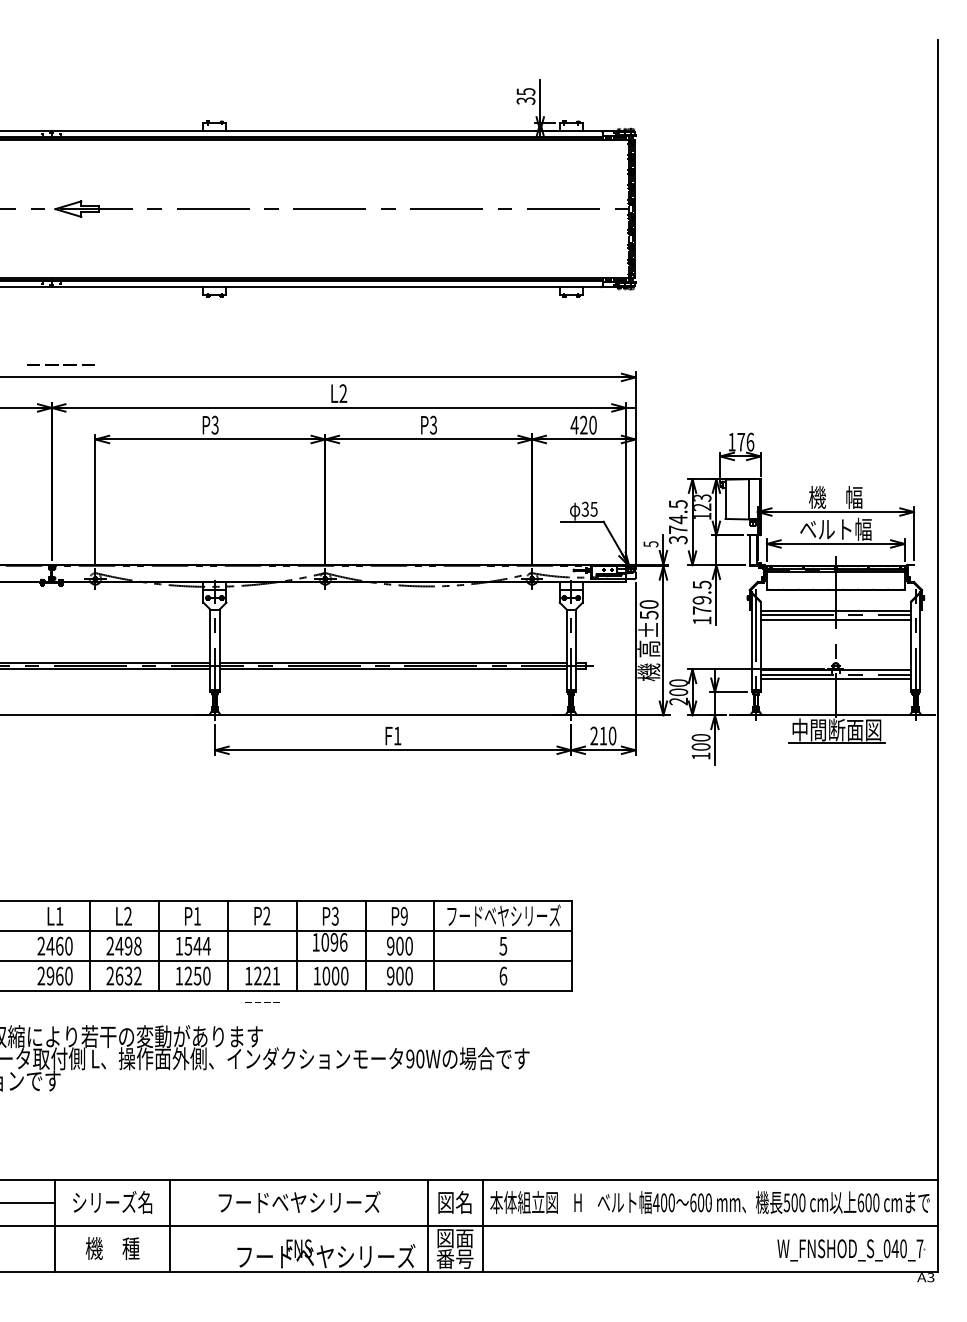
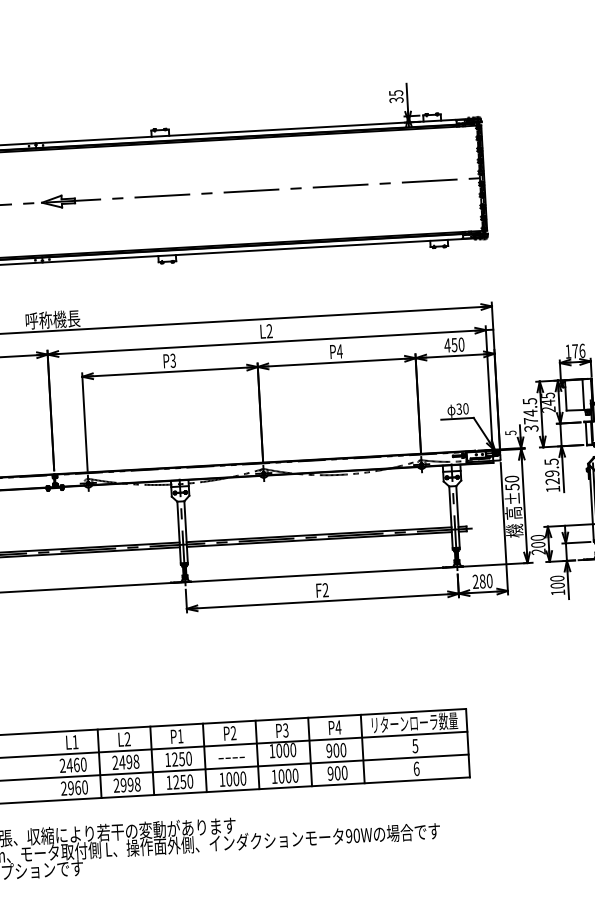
text: (60, 362) -> (52, 319), ---- -> 呼称機長
text: (433, 424) -> (339, 350), P3 -> P4
text: (583, 424) -> (454, 344), 420 -> 450
text: (702, 507) -> (548, 402), 123 -> 245
text: (593, 508) -> (465, 408), 35 -> 30
text: (701, 610) -> (552, 481), 179.5 -> 129.5
text: (397, 735) -> (325, 589), F1 -> F2
text: (603, 735) -> (482, 581), 210 -> 280
text: (404, 915) -> (338, 726), P9 -> P4
text: (503, 915) -> (414, 722), フードベヤシリーズ -> リターンローラ数量
text: (338, 942) -> (289, 750), 1096 -> 1000
text: (197, 945) -> (181, 758), 1544 -> 1250
text: (128, 975) -> (130, 784), 2632 -> 2998
text: (267, 975) -> (236, 778), 1221 -> 1000
text: (262, 1002) -> (231, 758), moved

